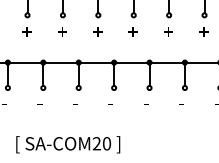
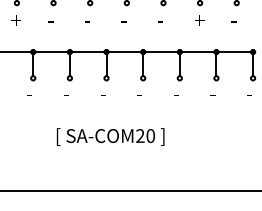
text: (26, 32) -> (52, 20), + -> -
text: (62, 32) -> (89, 20), + -> -
text: (97, 32) -> (125, 20), + -> -
text: (132, 32) -> (162, 20), + -> -
text: (203, 32) -> (235, 20), + -> -
text: (68, 144) -> (110, 136), moved

